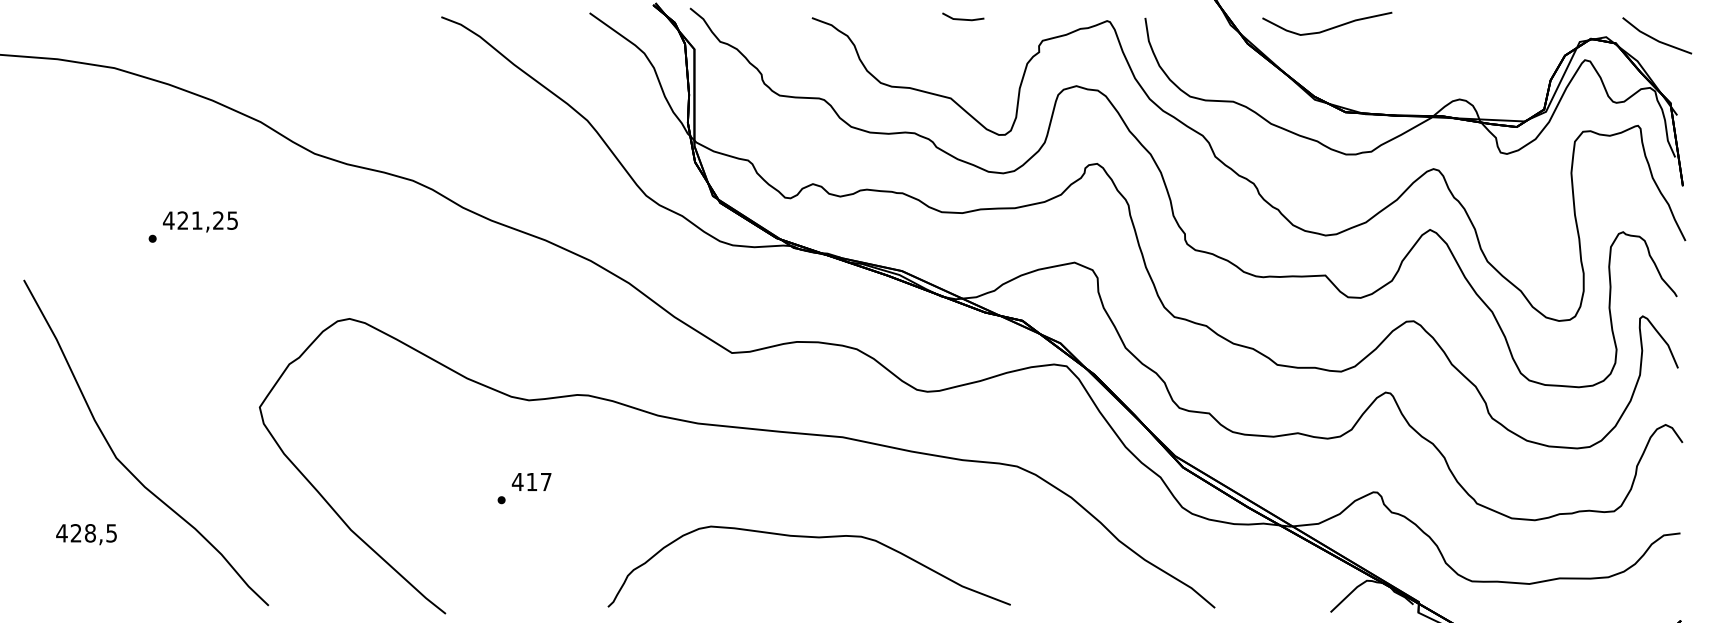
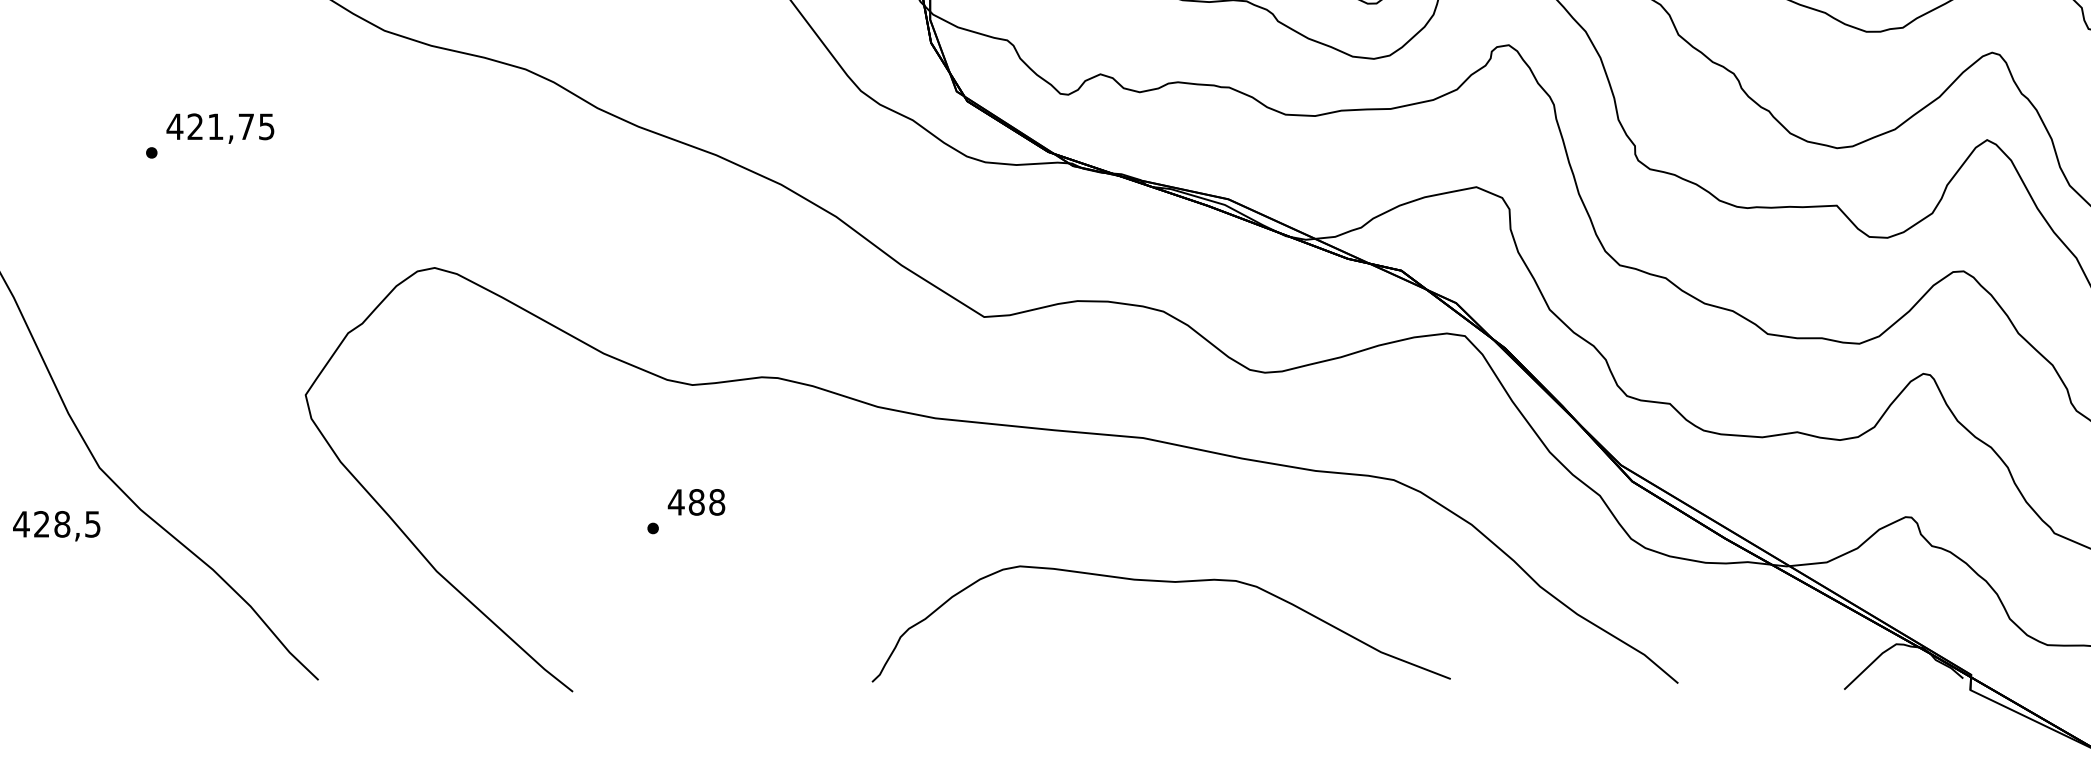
text: (218, 220) -> (246, 126), 421,25 -> 421,75
text: (538, 481) -> (706, 501), 417 -> 488
text: (86, 534) -> (56, 526), moved
curve: (814, 538) -> (1168, 583), moved

